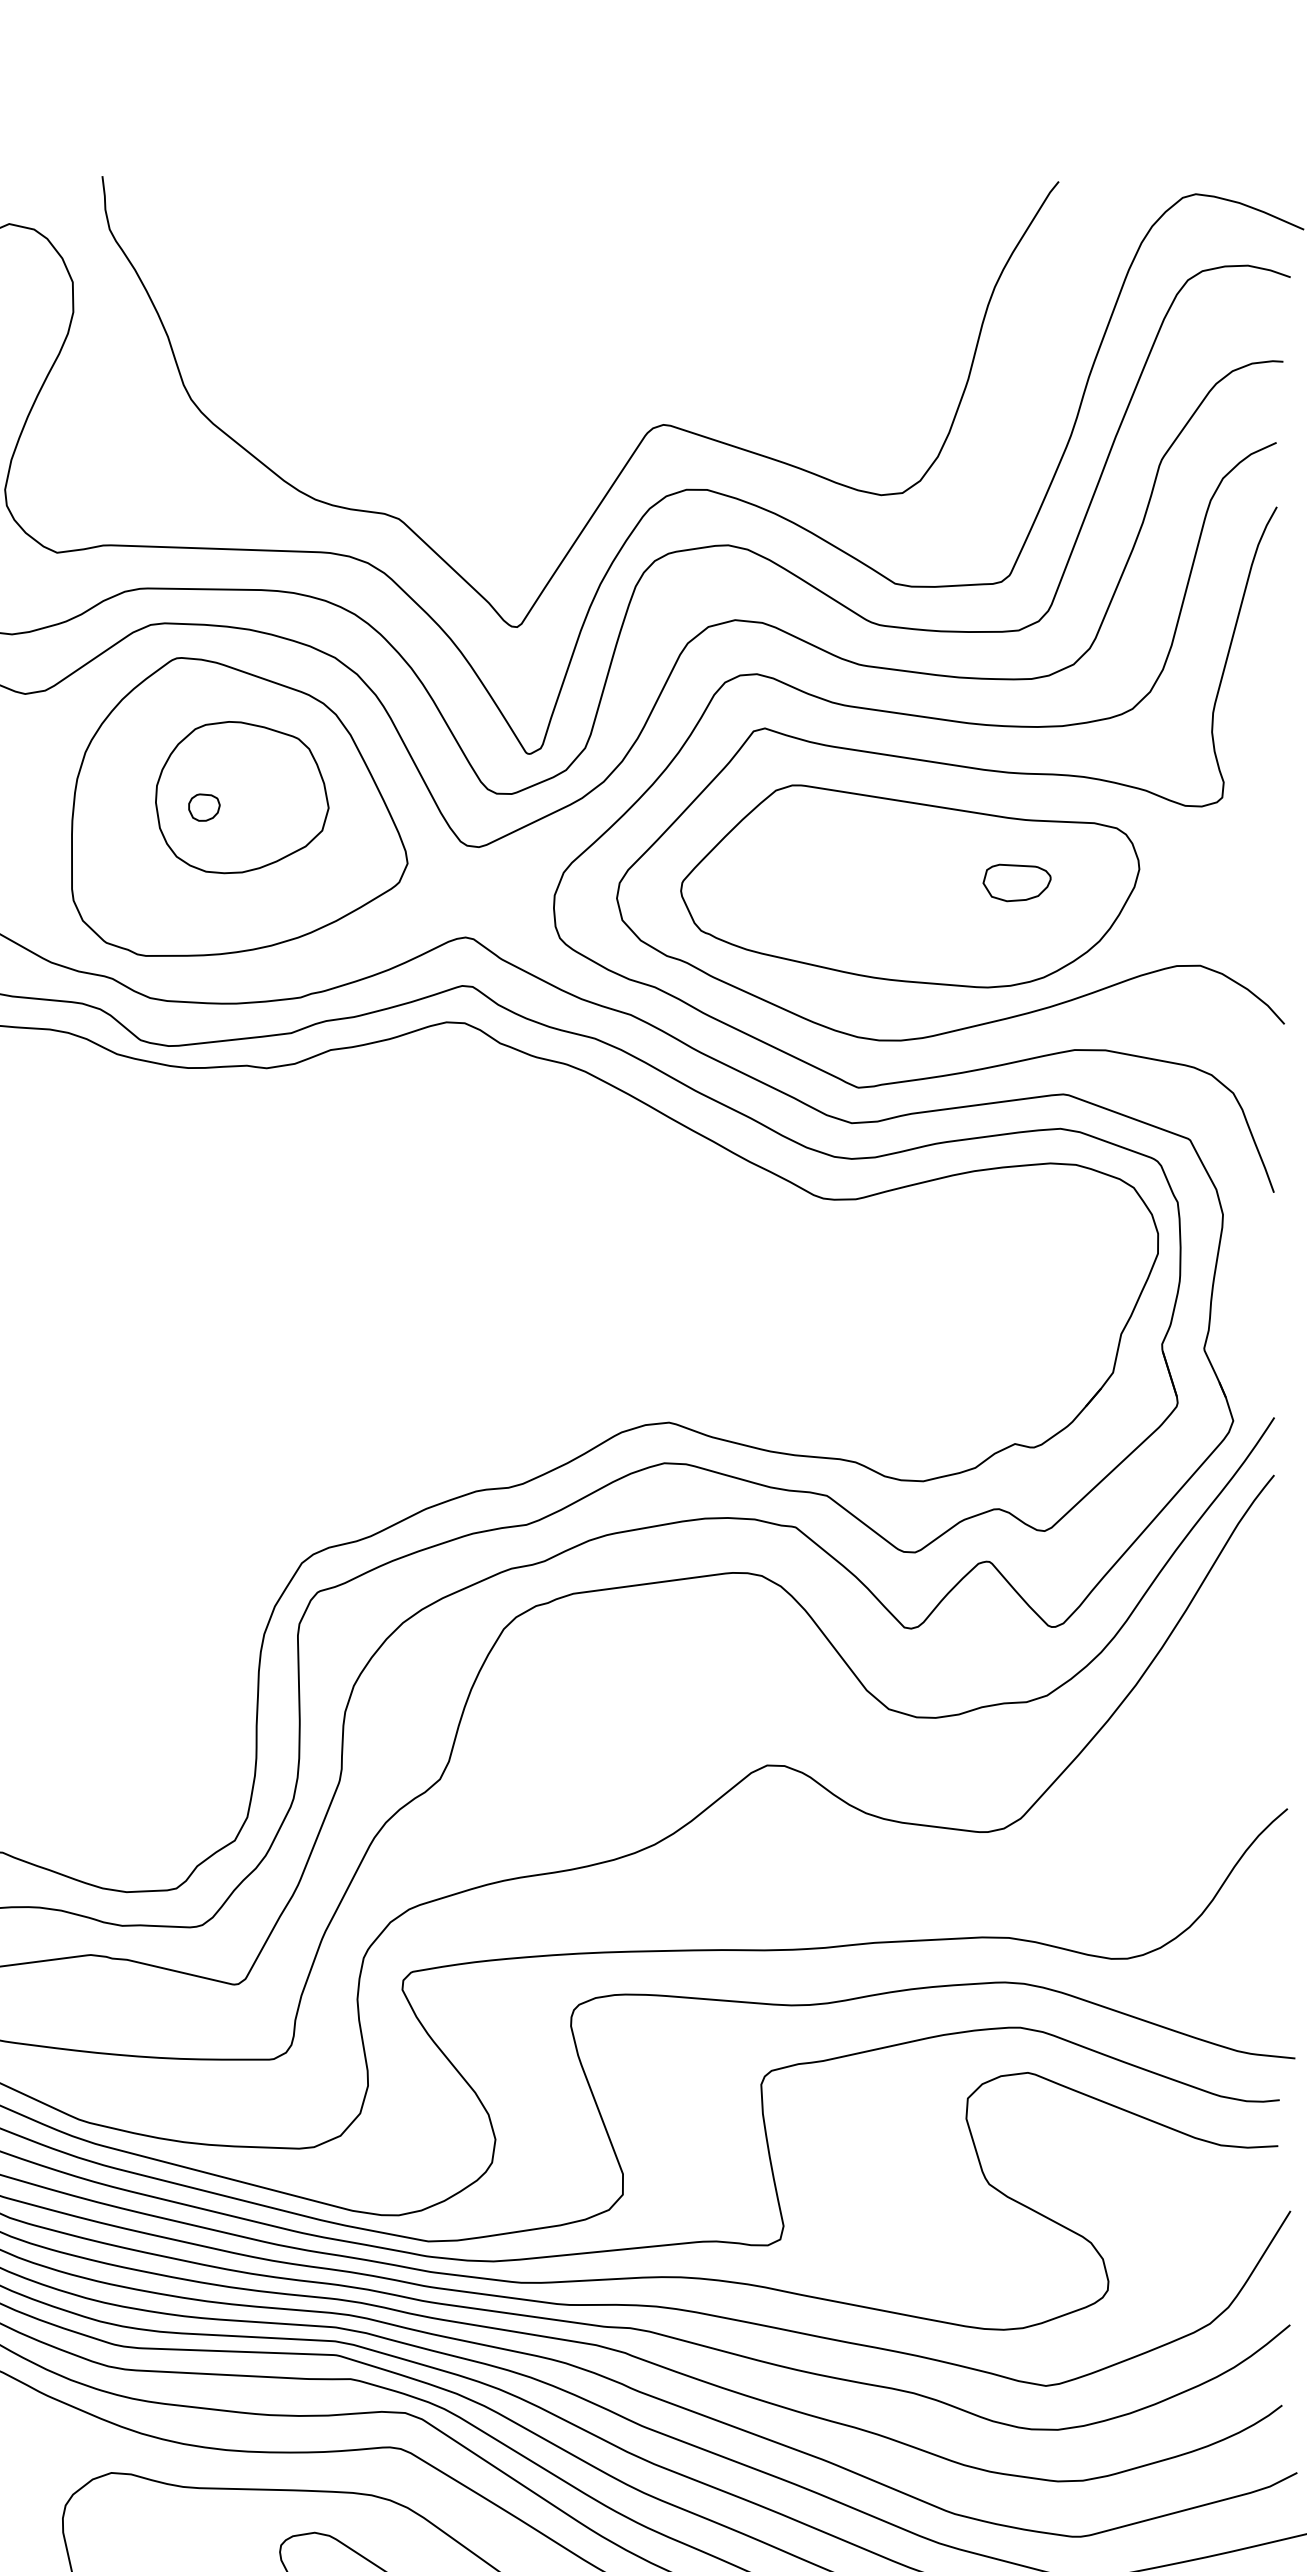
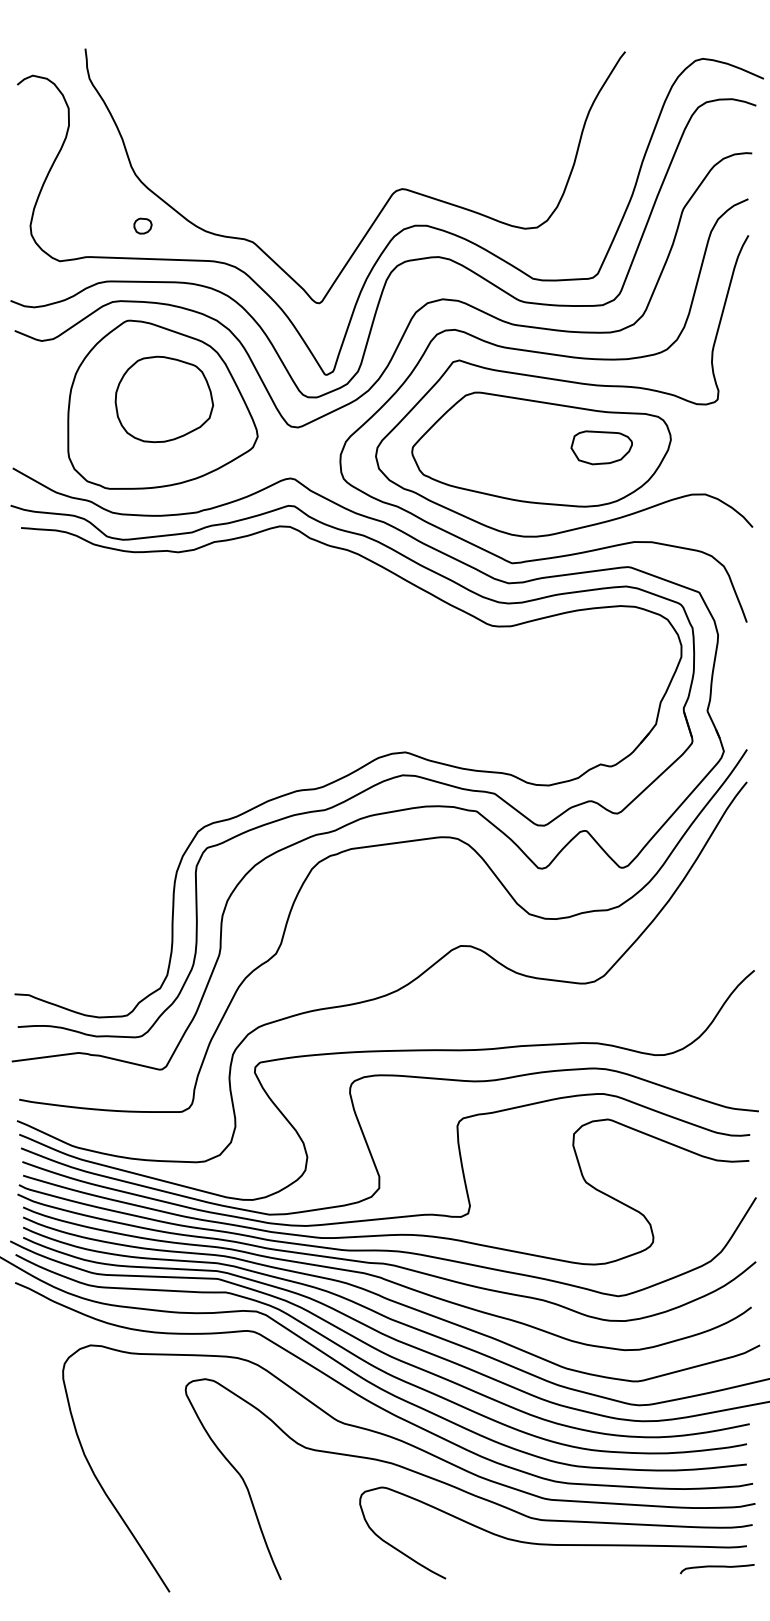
part: (203, 806) -> (142, 225), moved
part: (1016, 882) -> (601, 447), size x1.6

